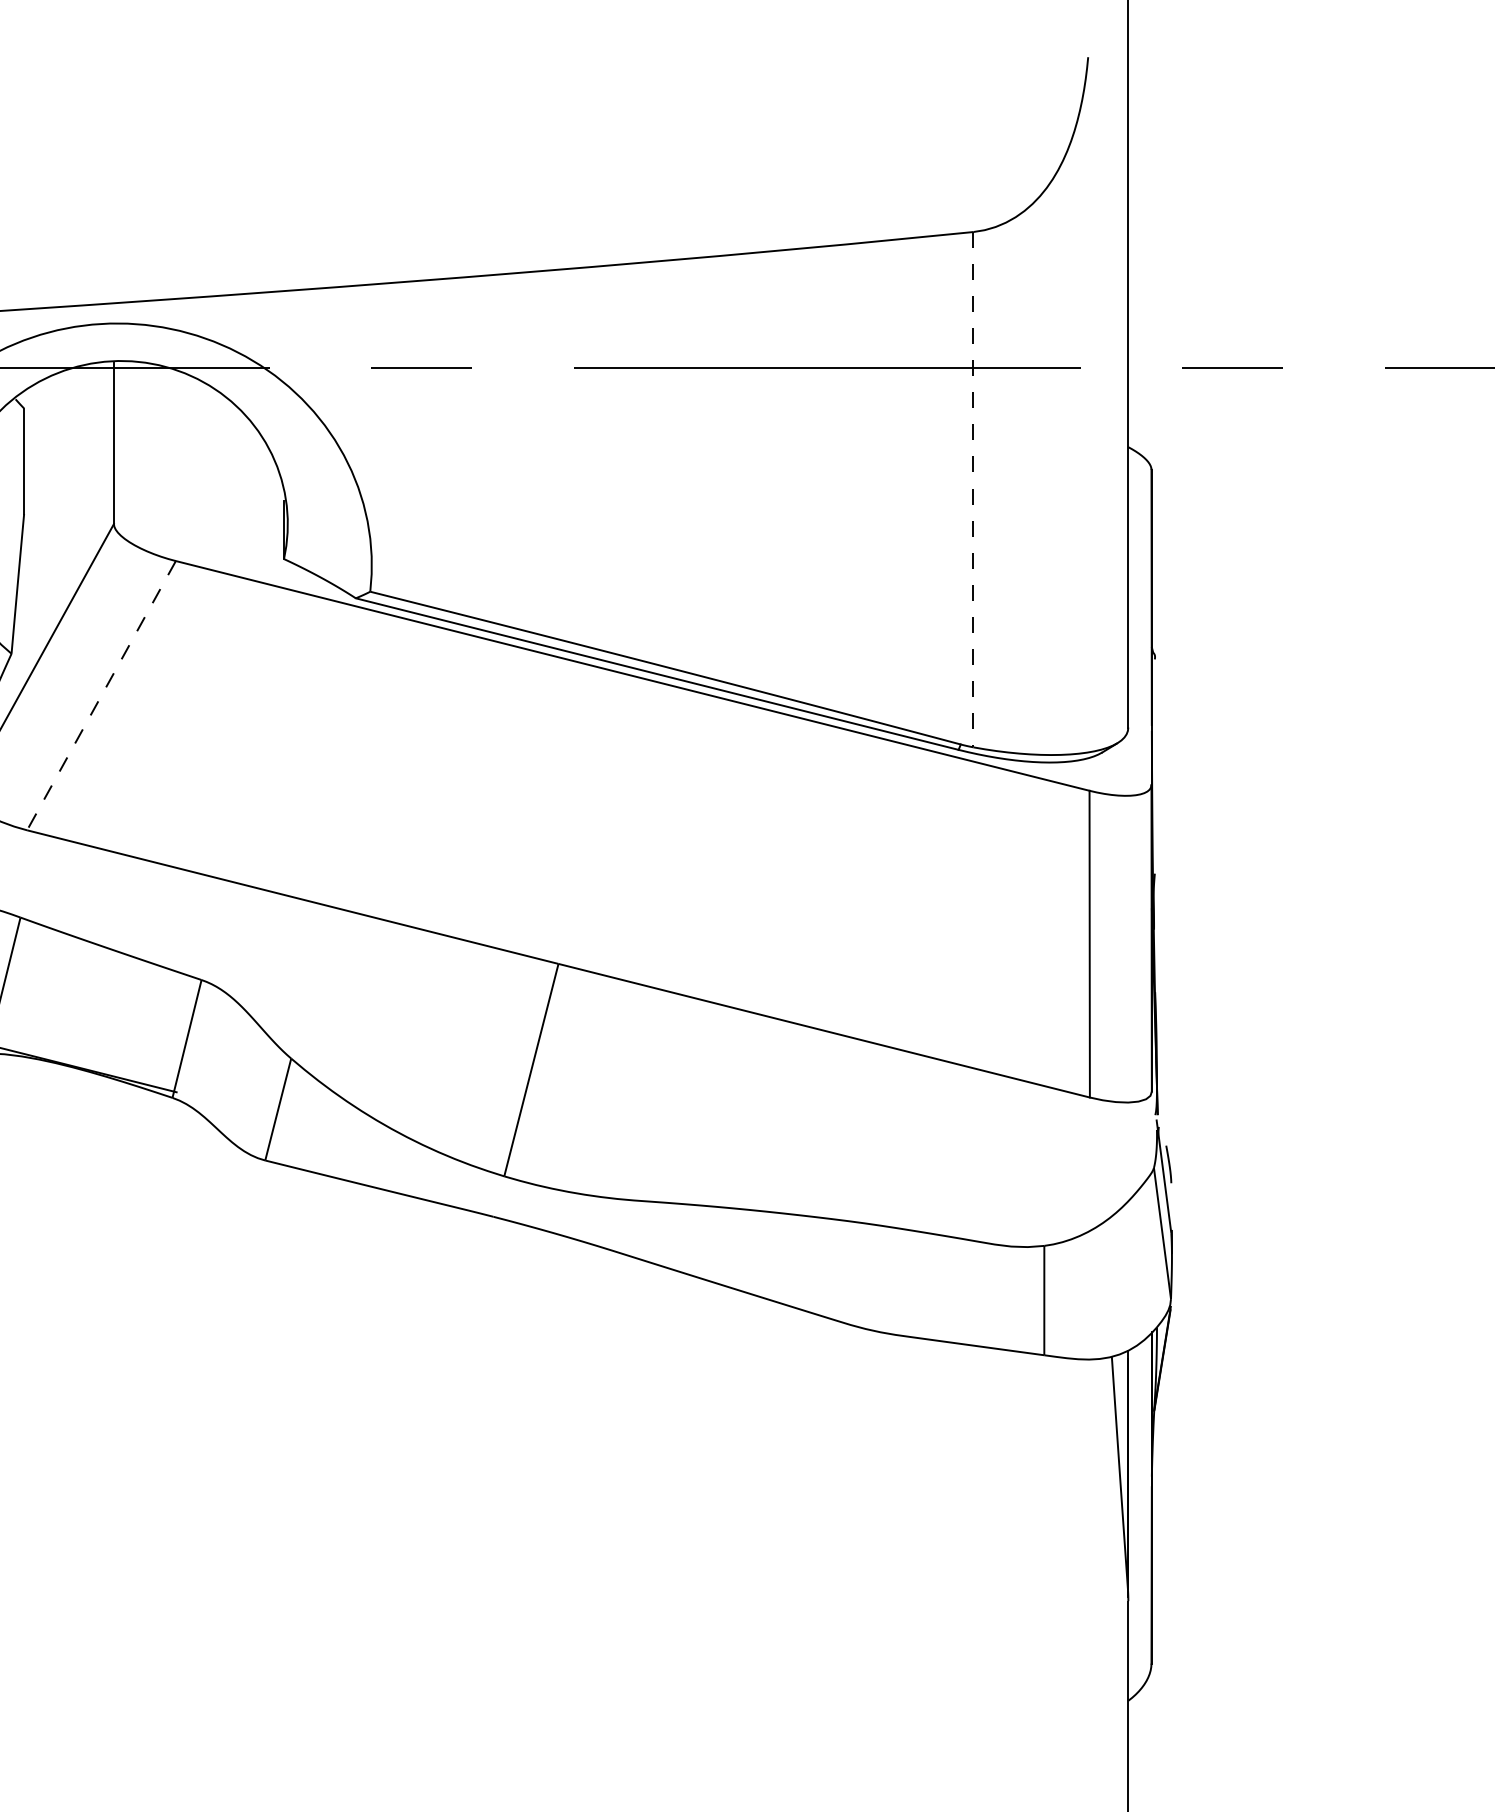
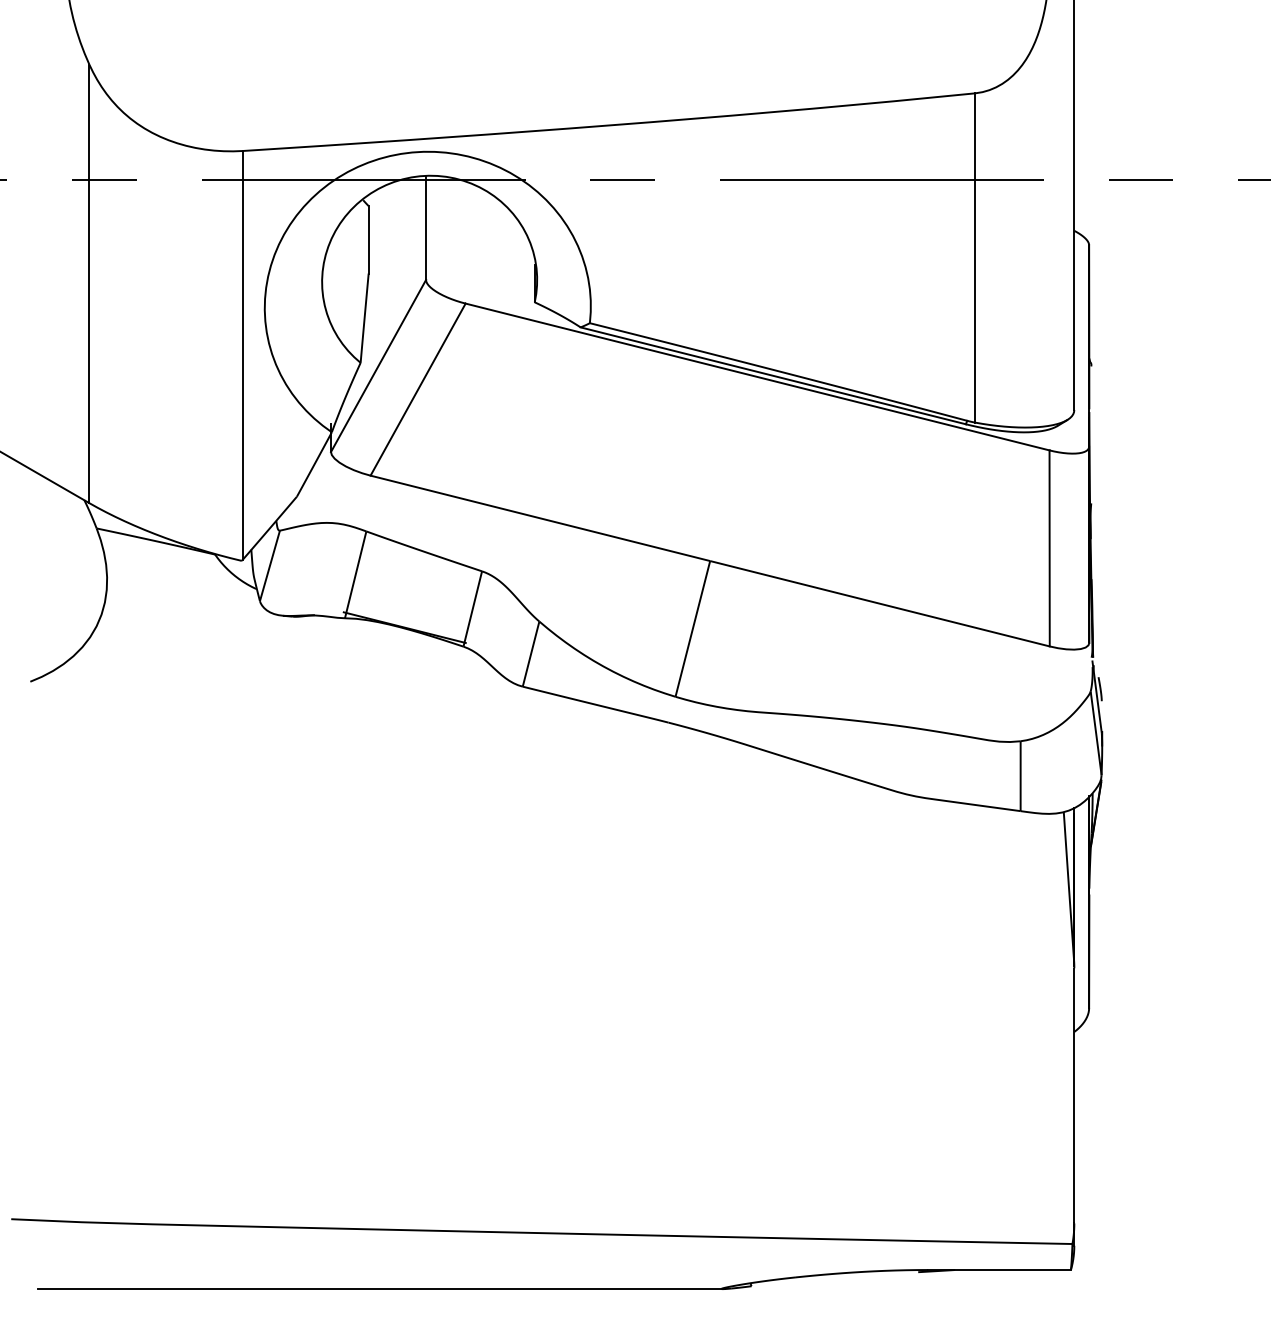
line: (973, 488) -> (975, 257), dashed -> solid
line: (100, 697) -> (417, 390), dashed -> solid

